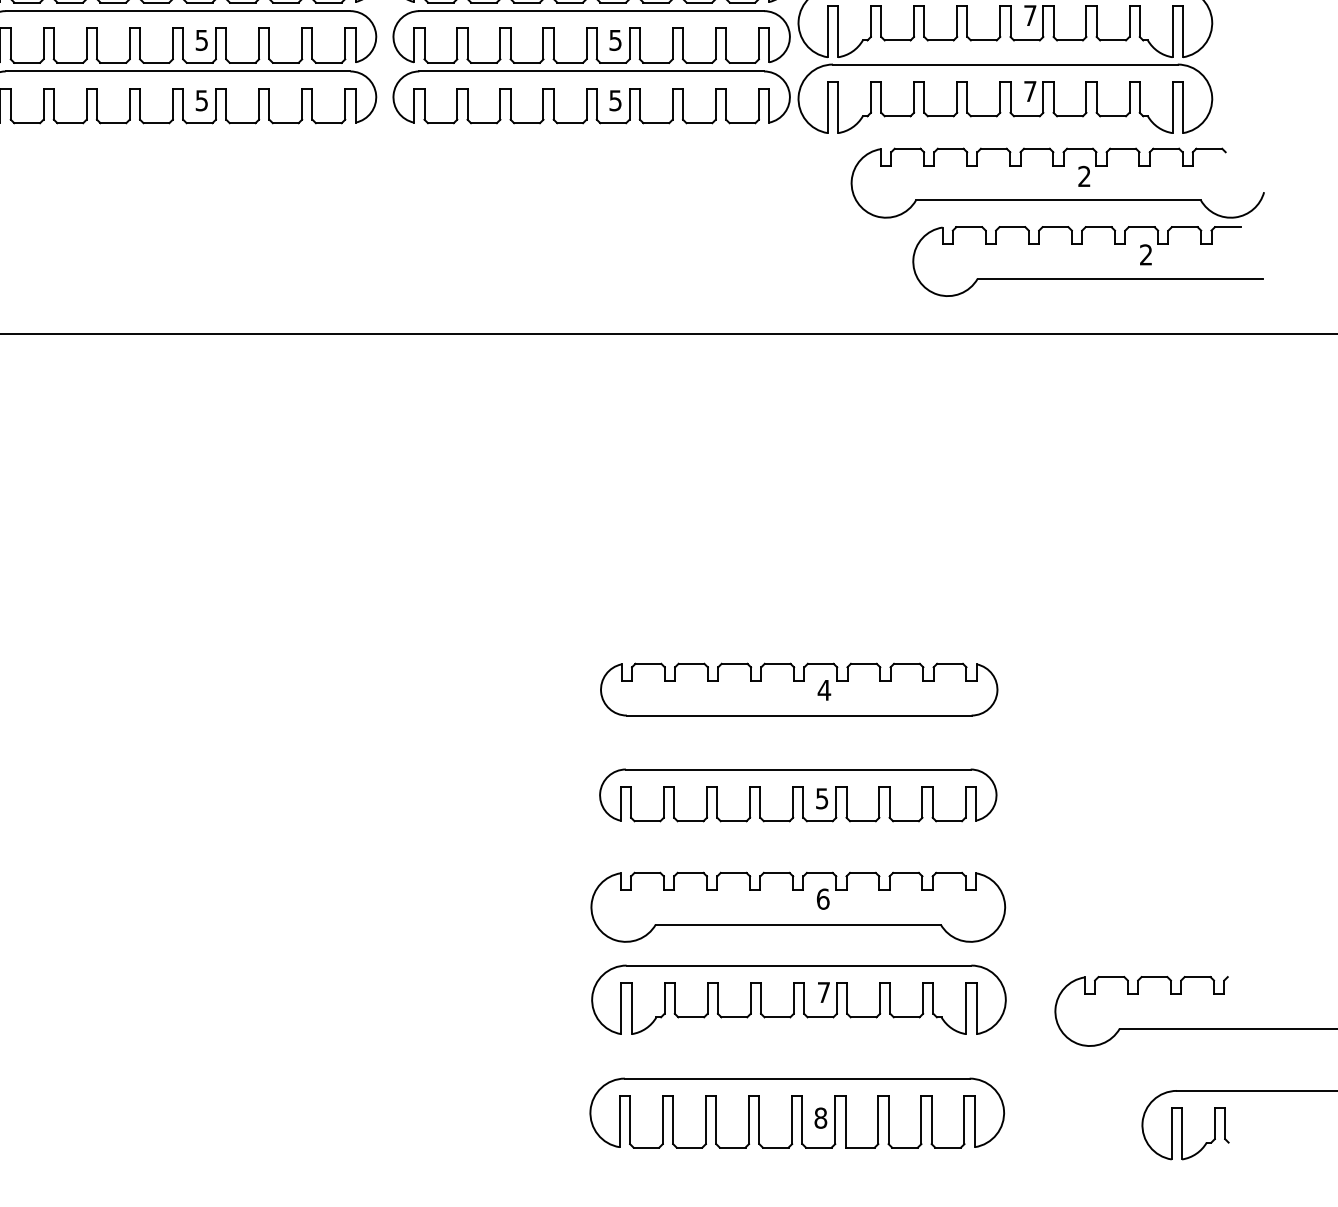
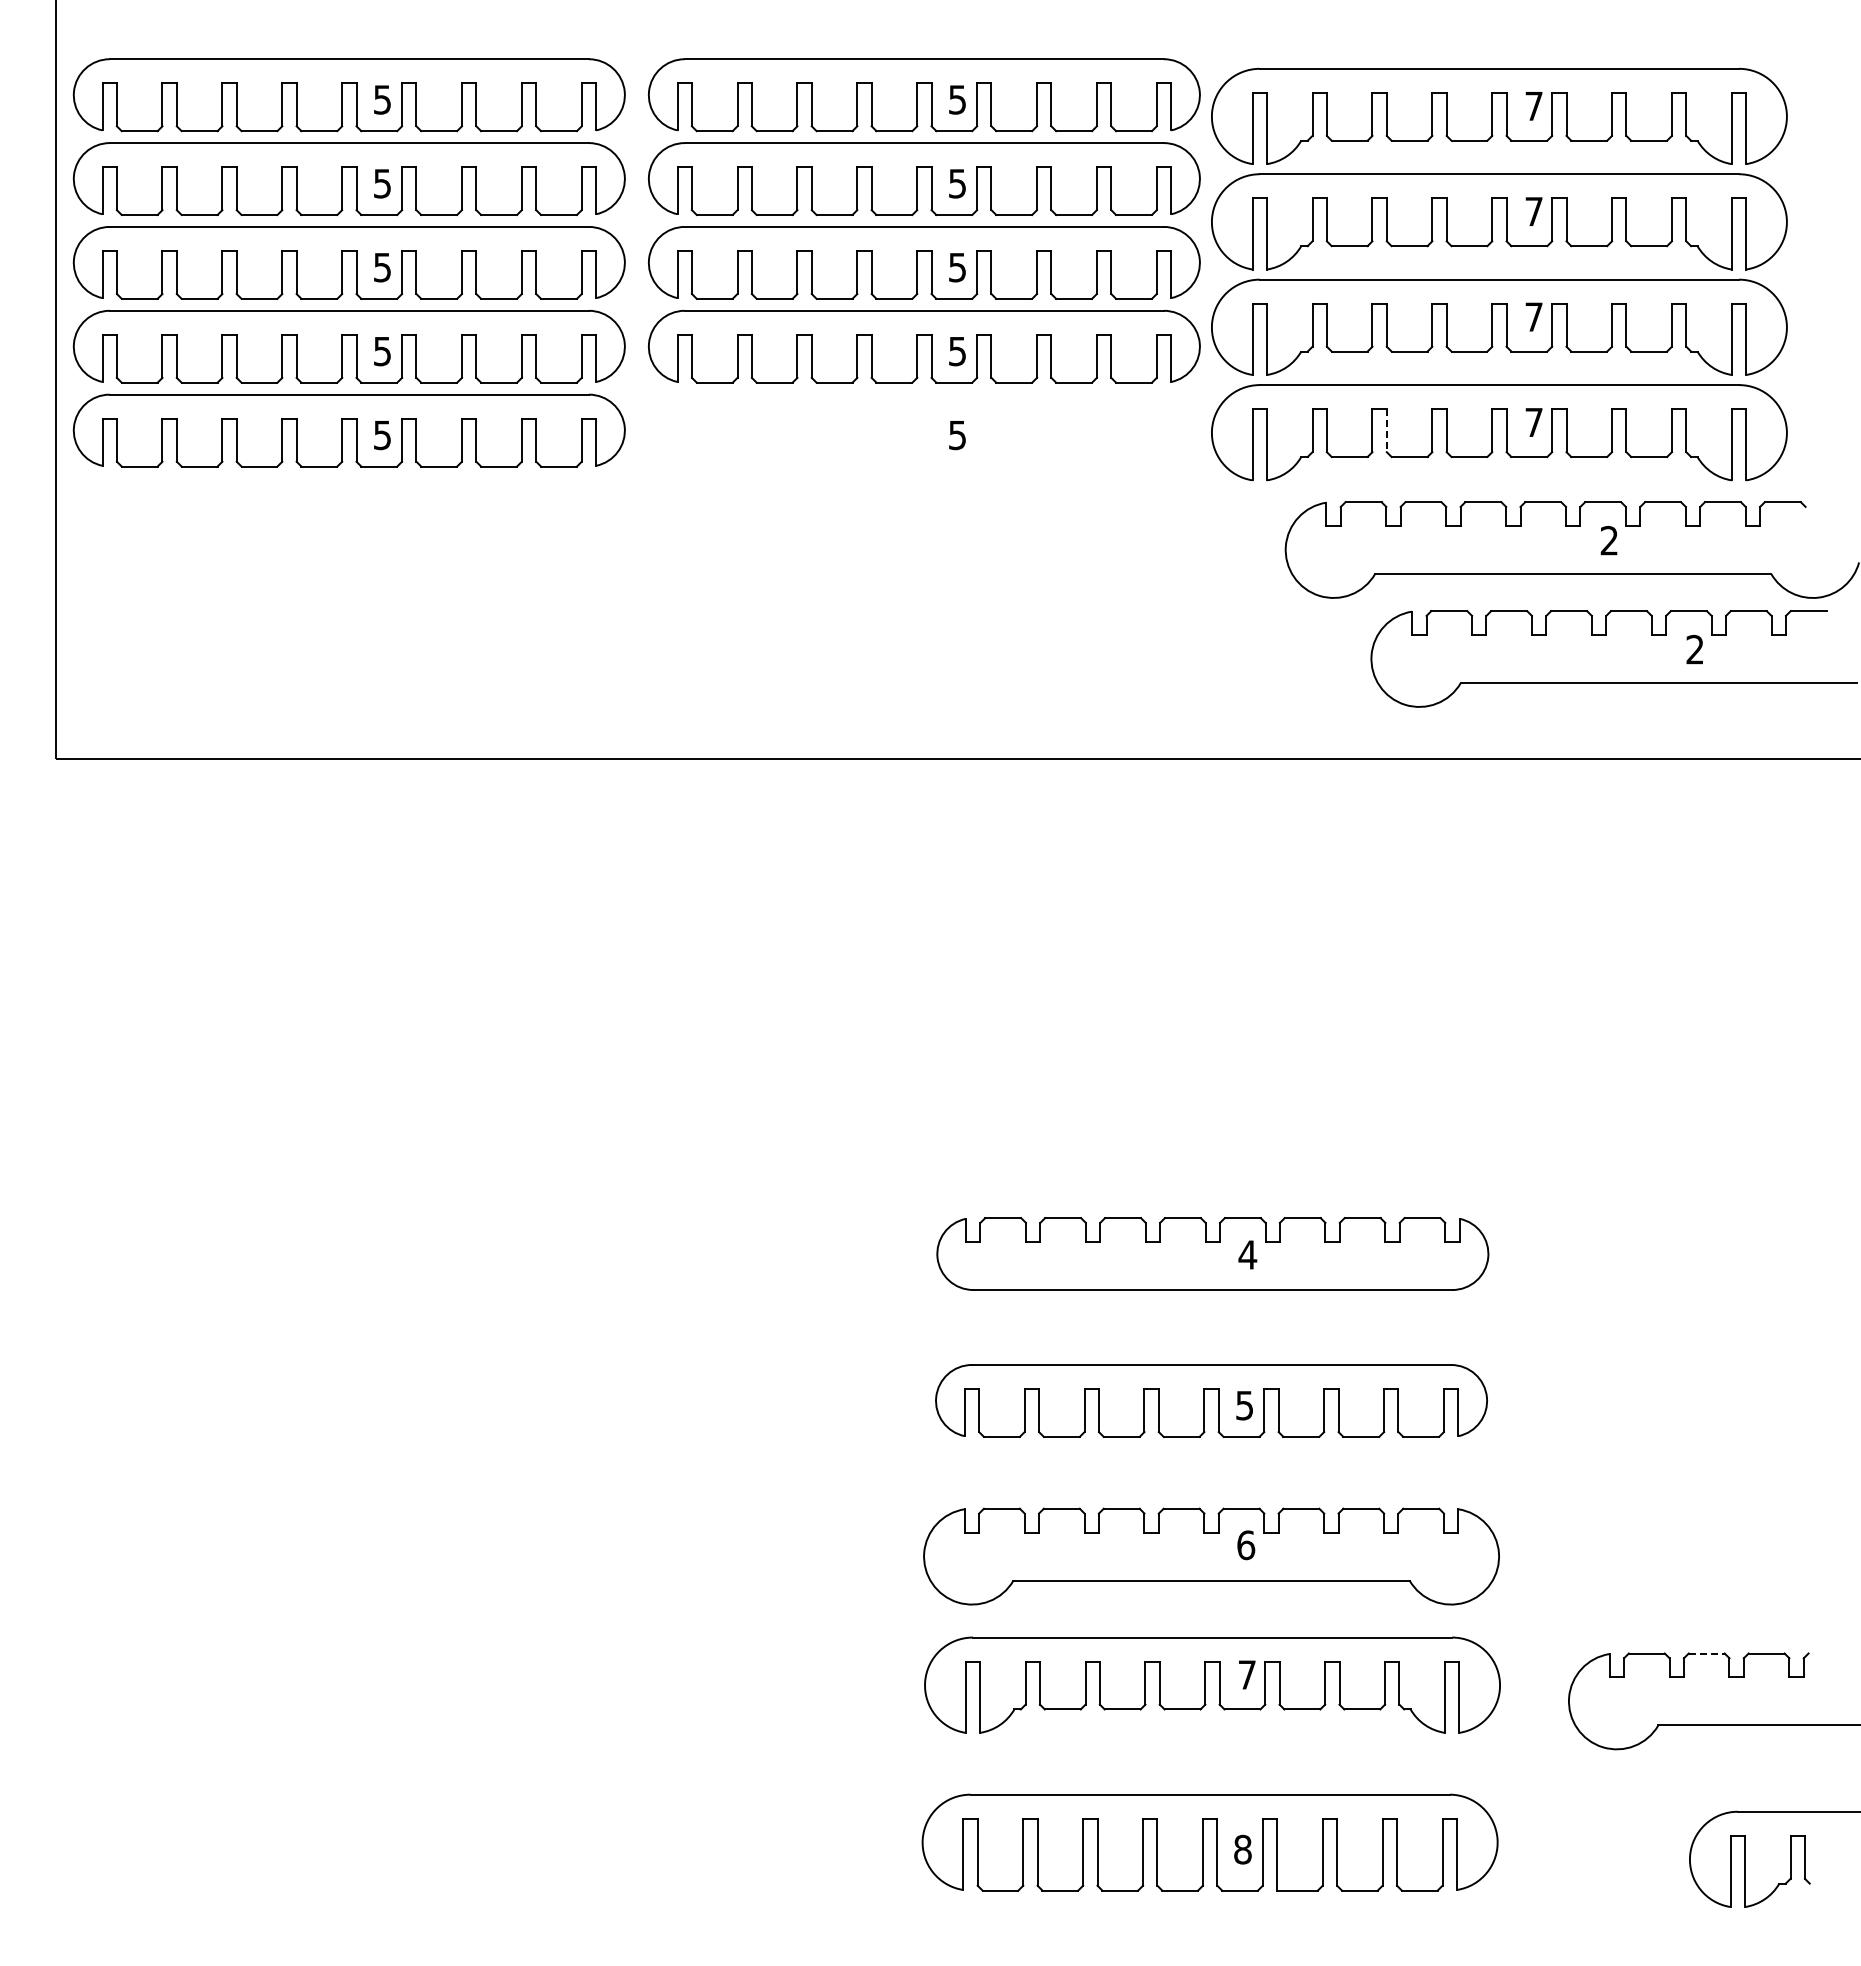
part: (591, 97) -> (923, 430), removed
line: (924, 97) -> (1386, 430), solid -> dashed
line: (1154, 977) -> (1706, 1653), solid -> dashed

